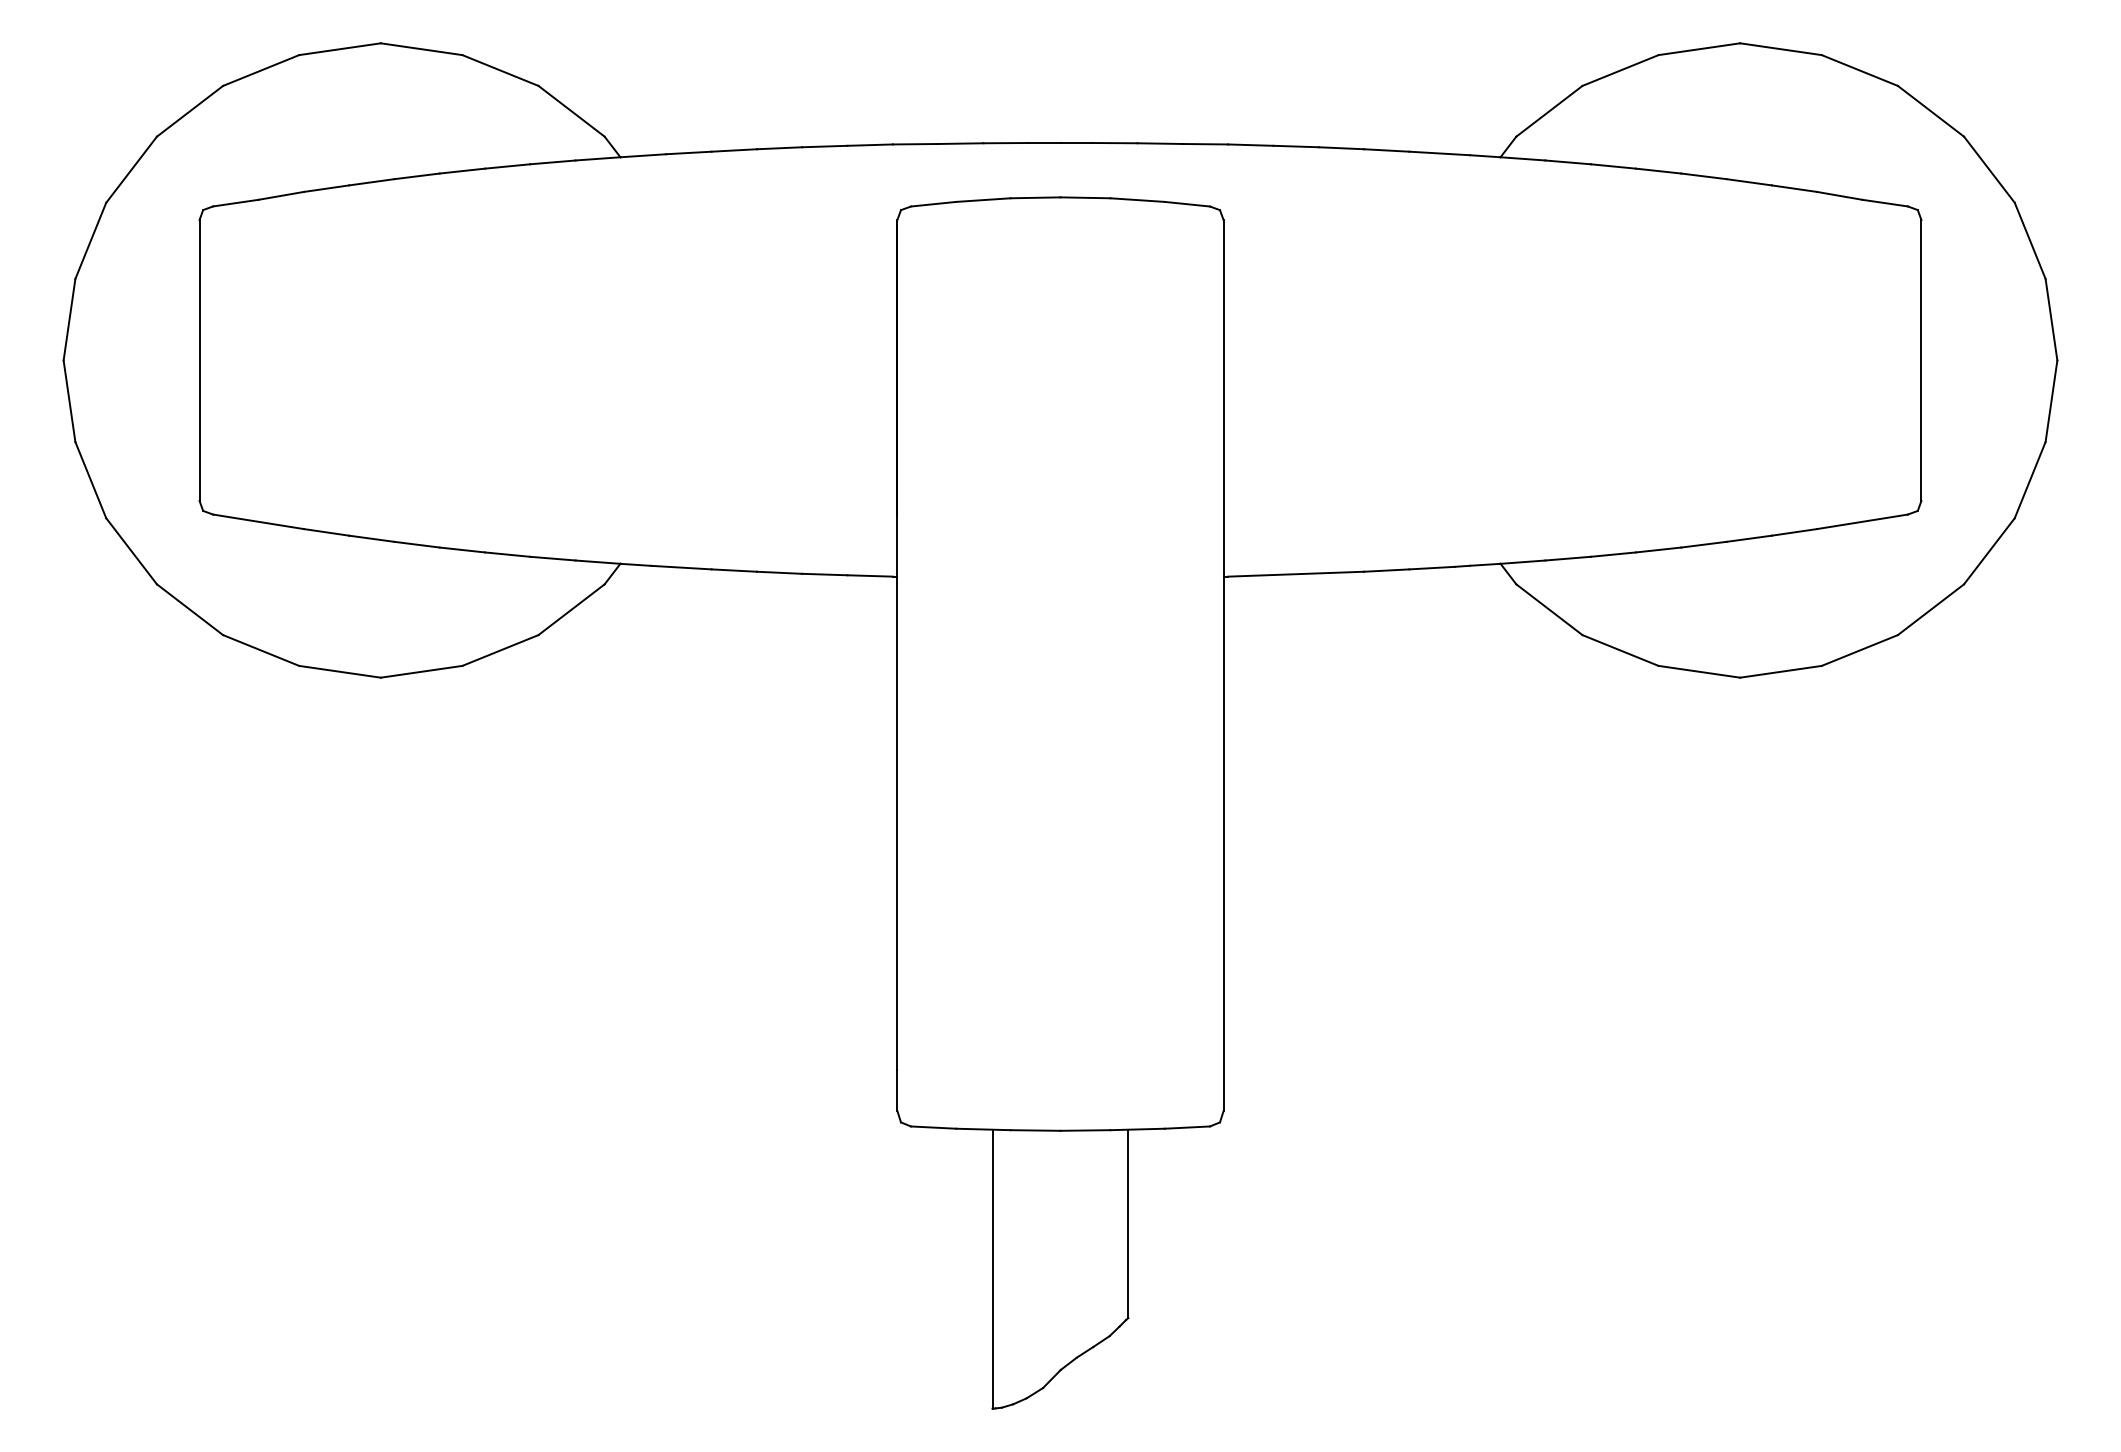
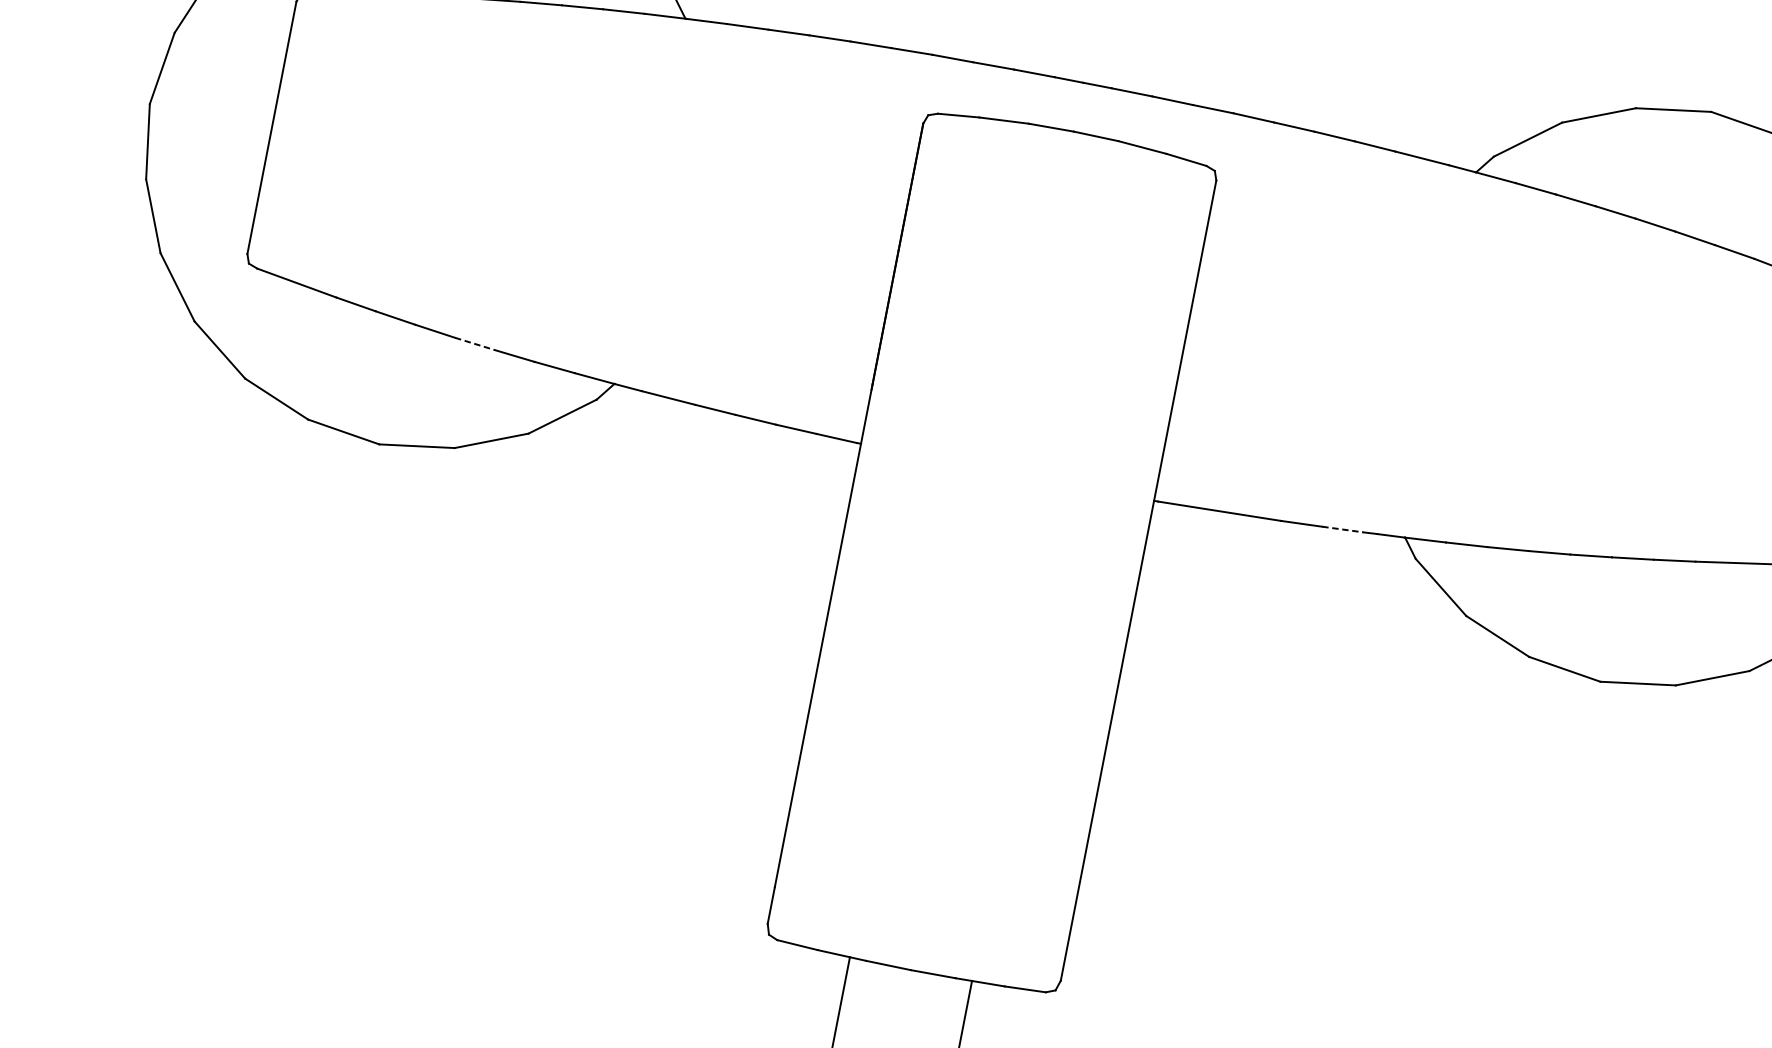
line: (462, 550) -> (474, 344), solid -> dashed
line: (1432, 568) -> (1343, 529), solid -> dashed

